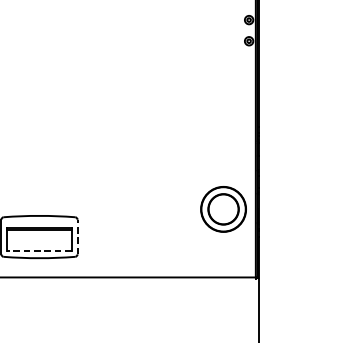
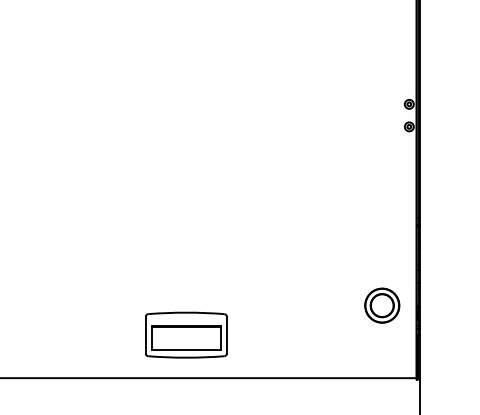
part: (223, 209) -> (382, 305), size x0.71
line: (77, 236) -> (226, 334), dashed -> solid
line: (38, 251) -> (185, 350), dashed -> solid

